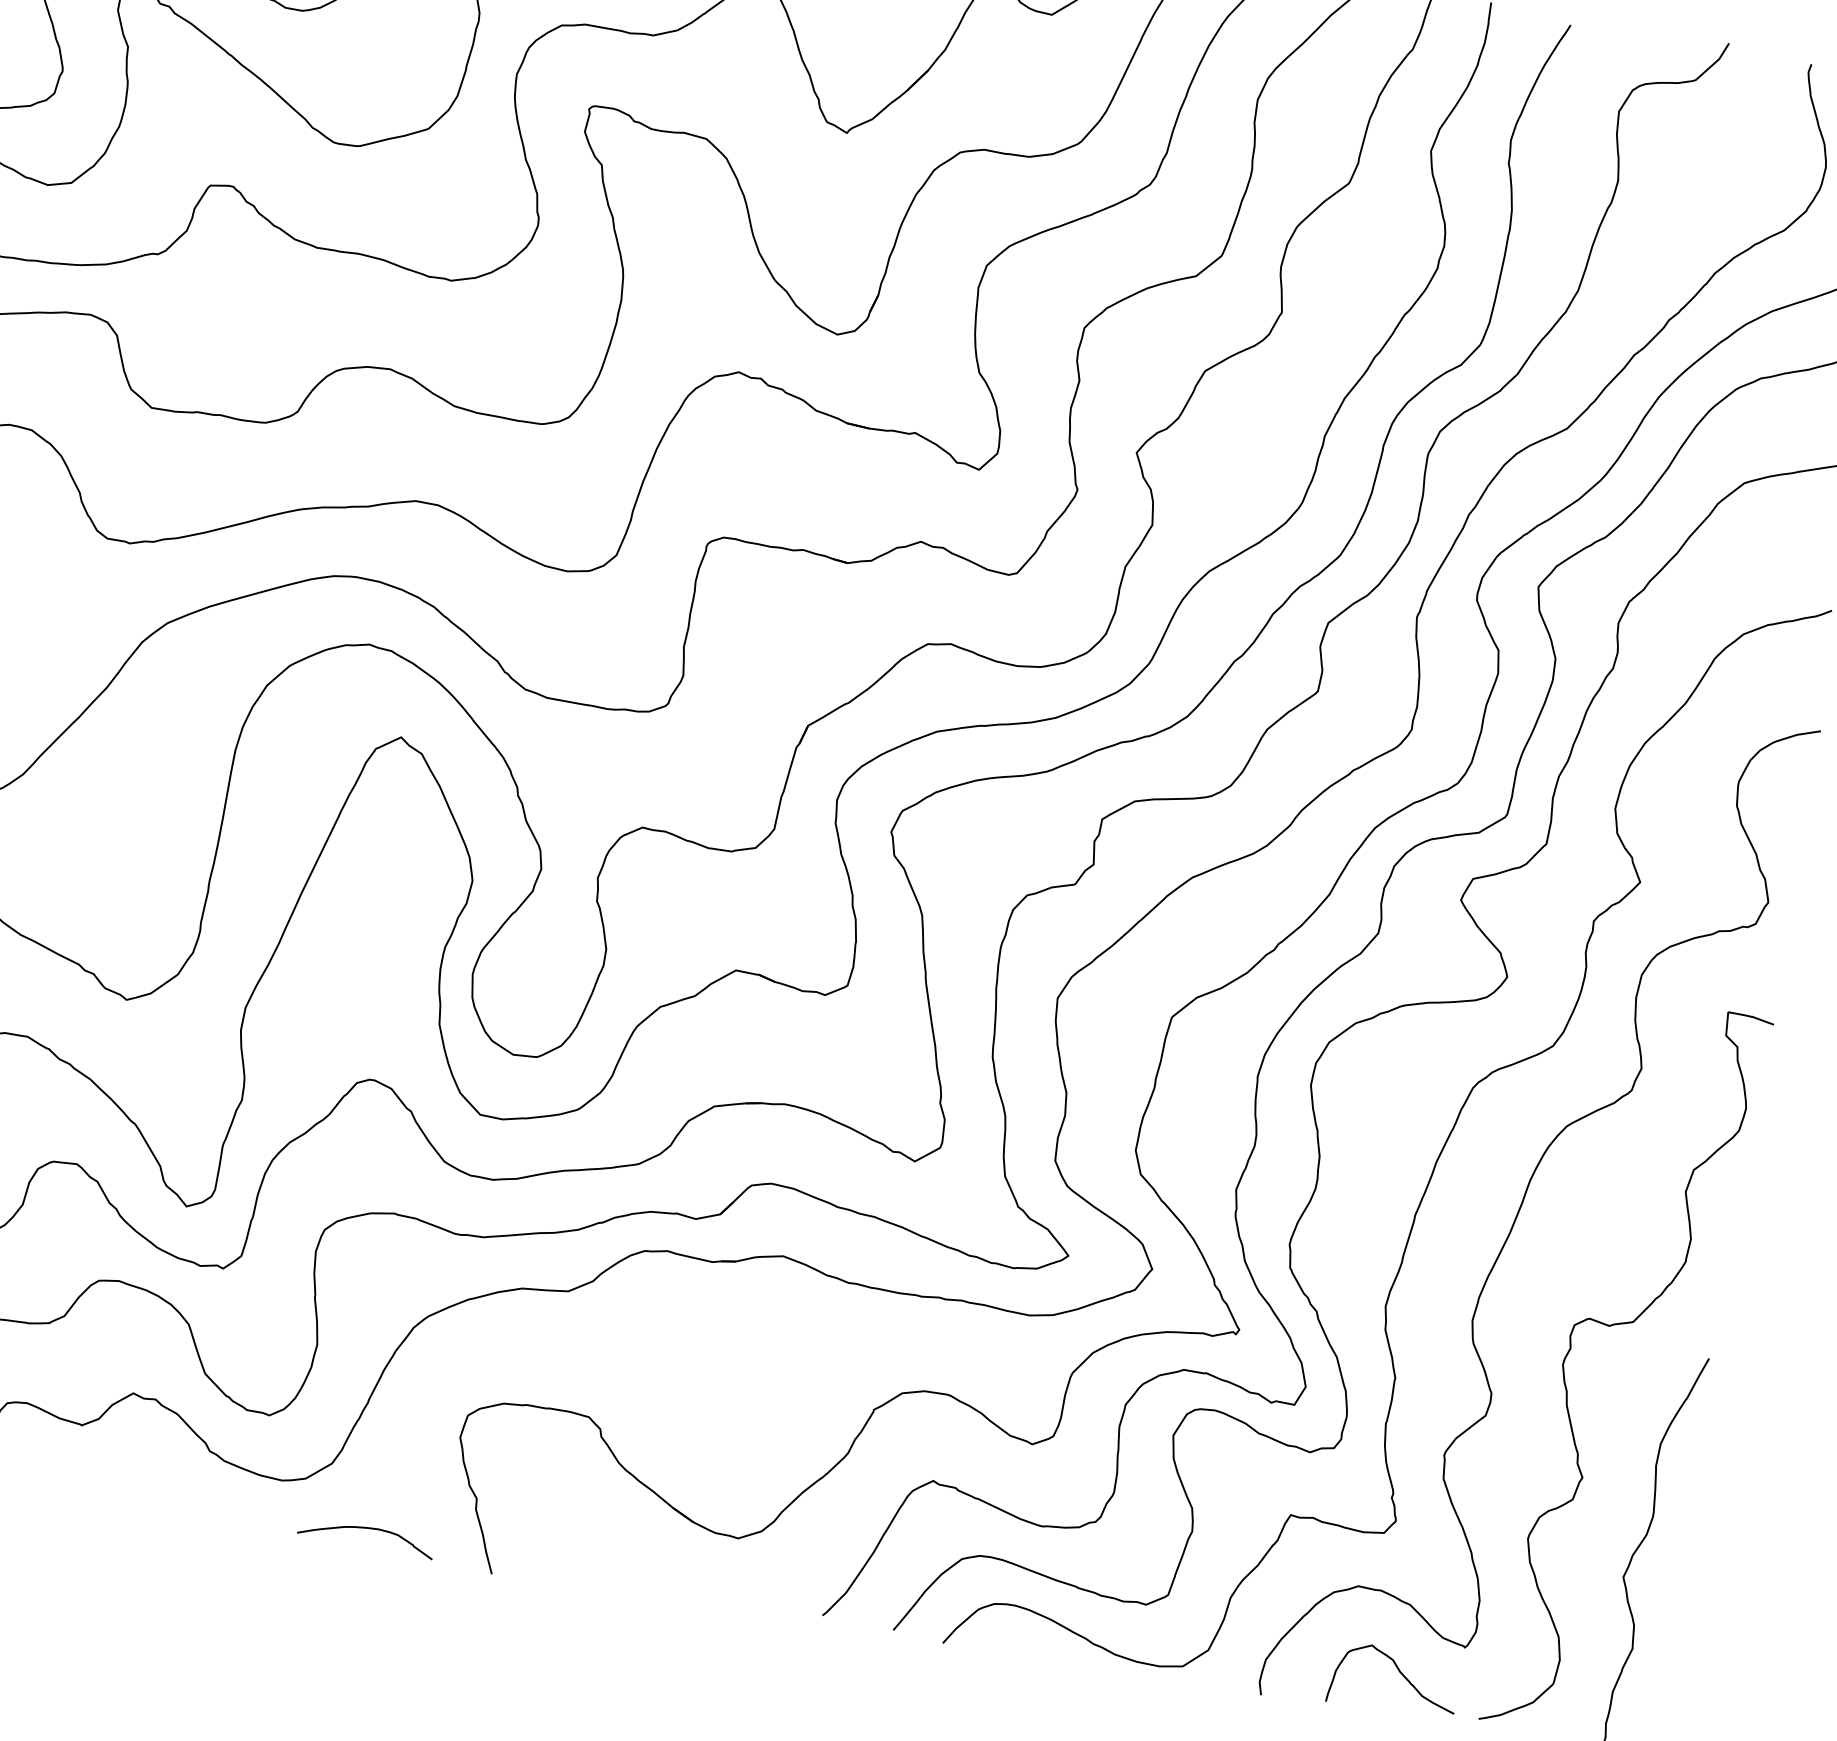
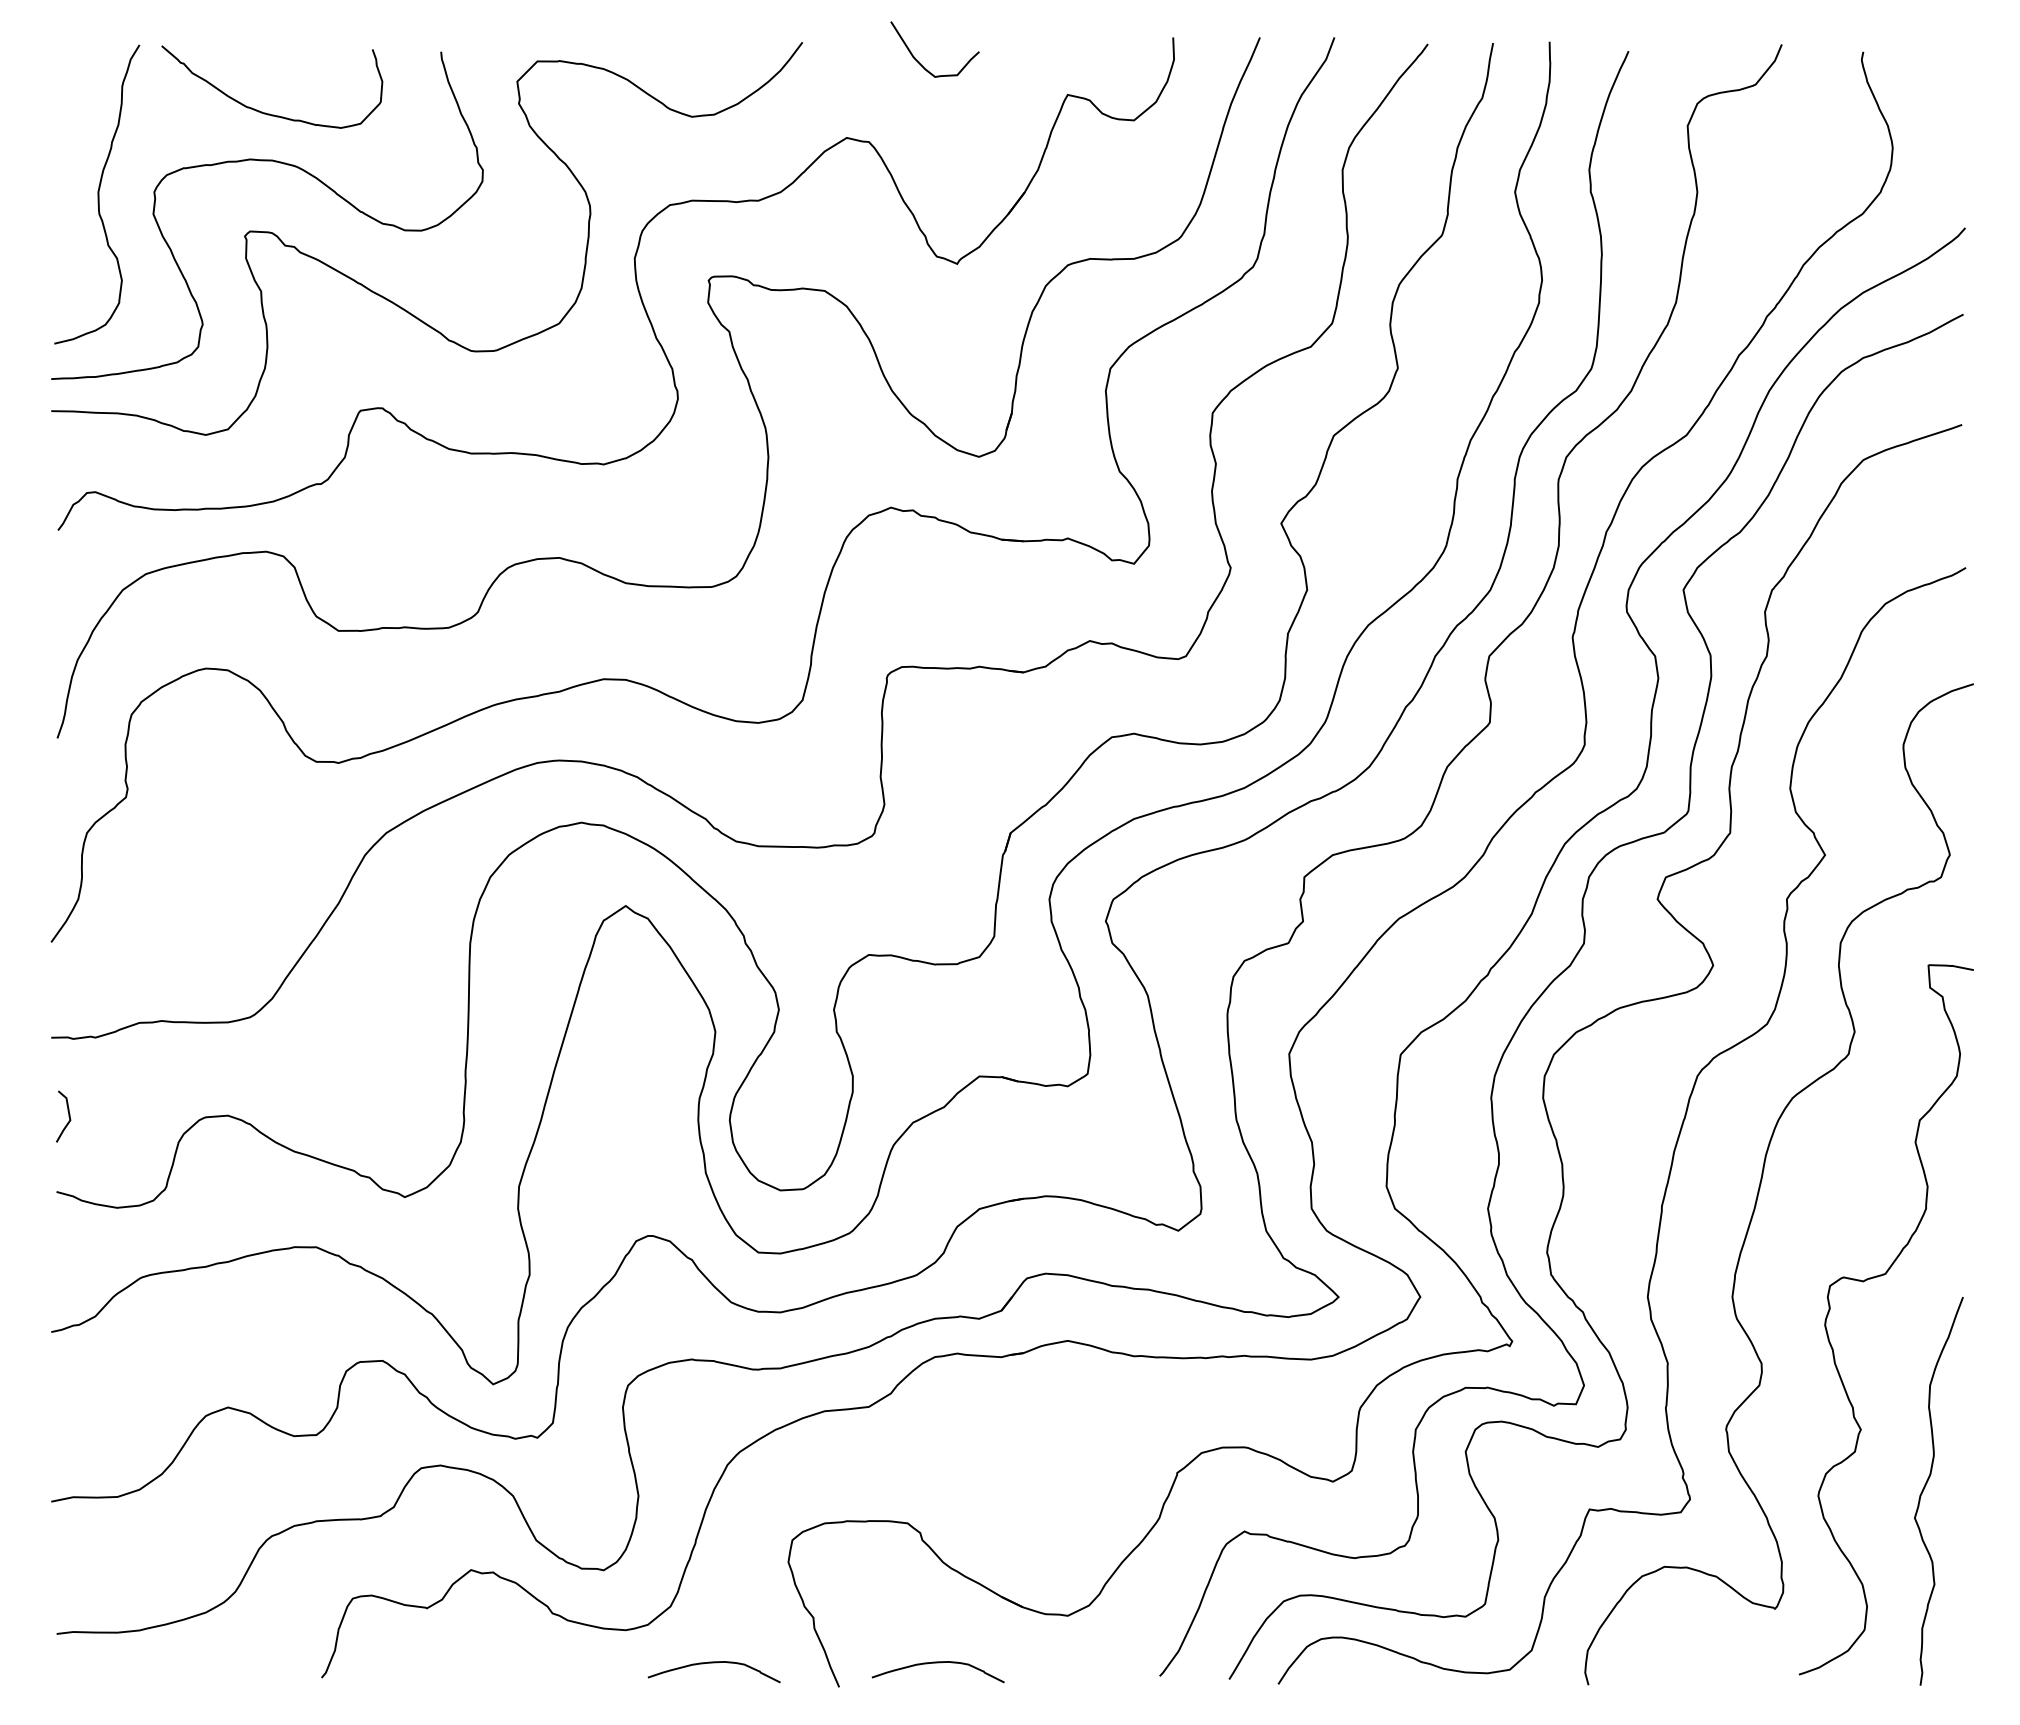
curve: (596, 1565) -> (937, 1663), added
curve: (1401, 1674) -> (1718, 1644), removed

